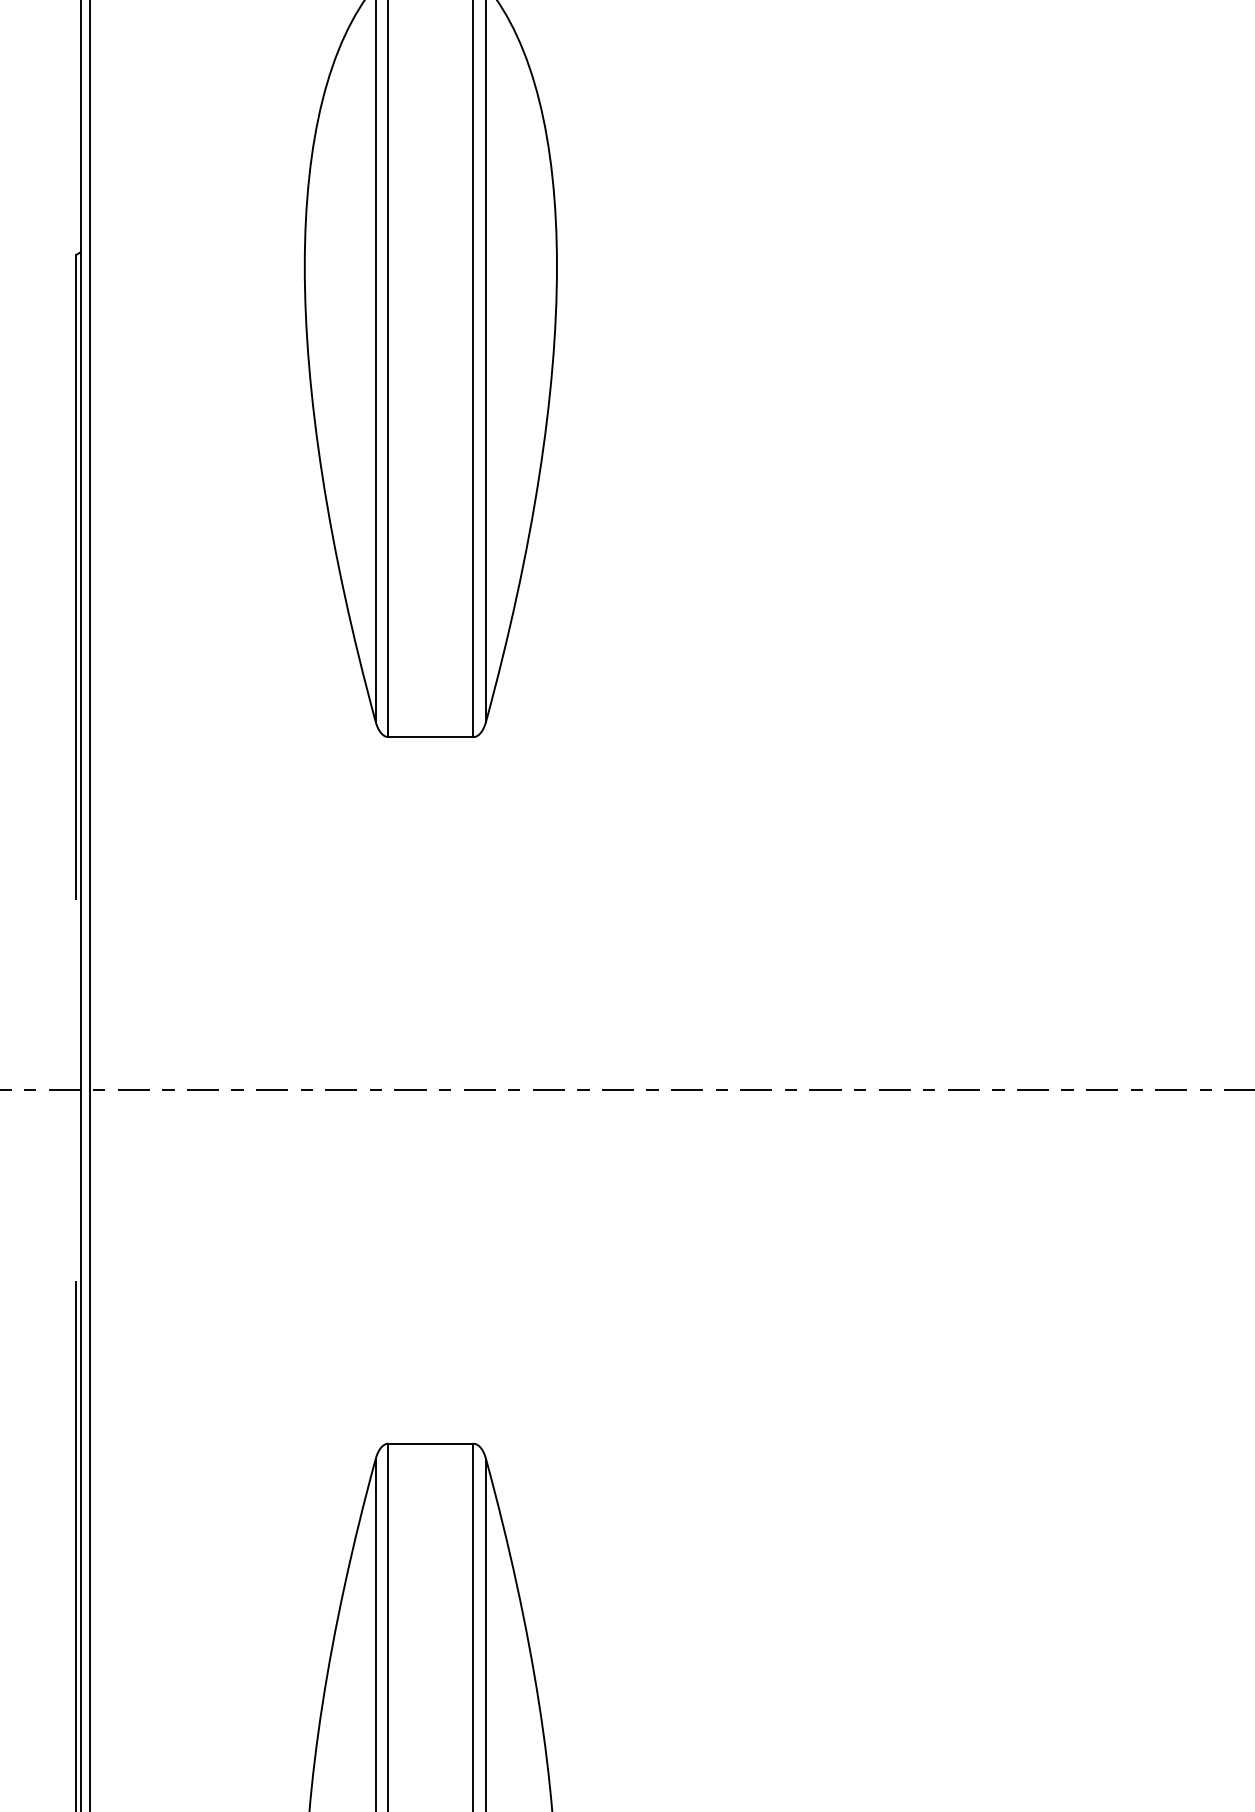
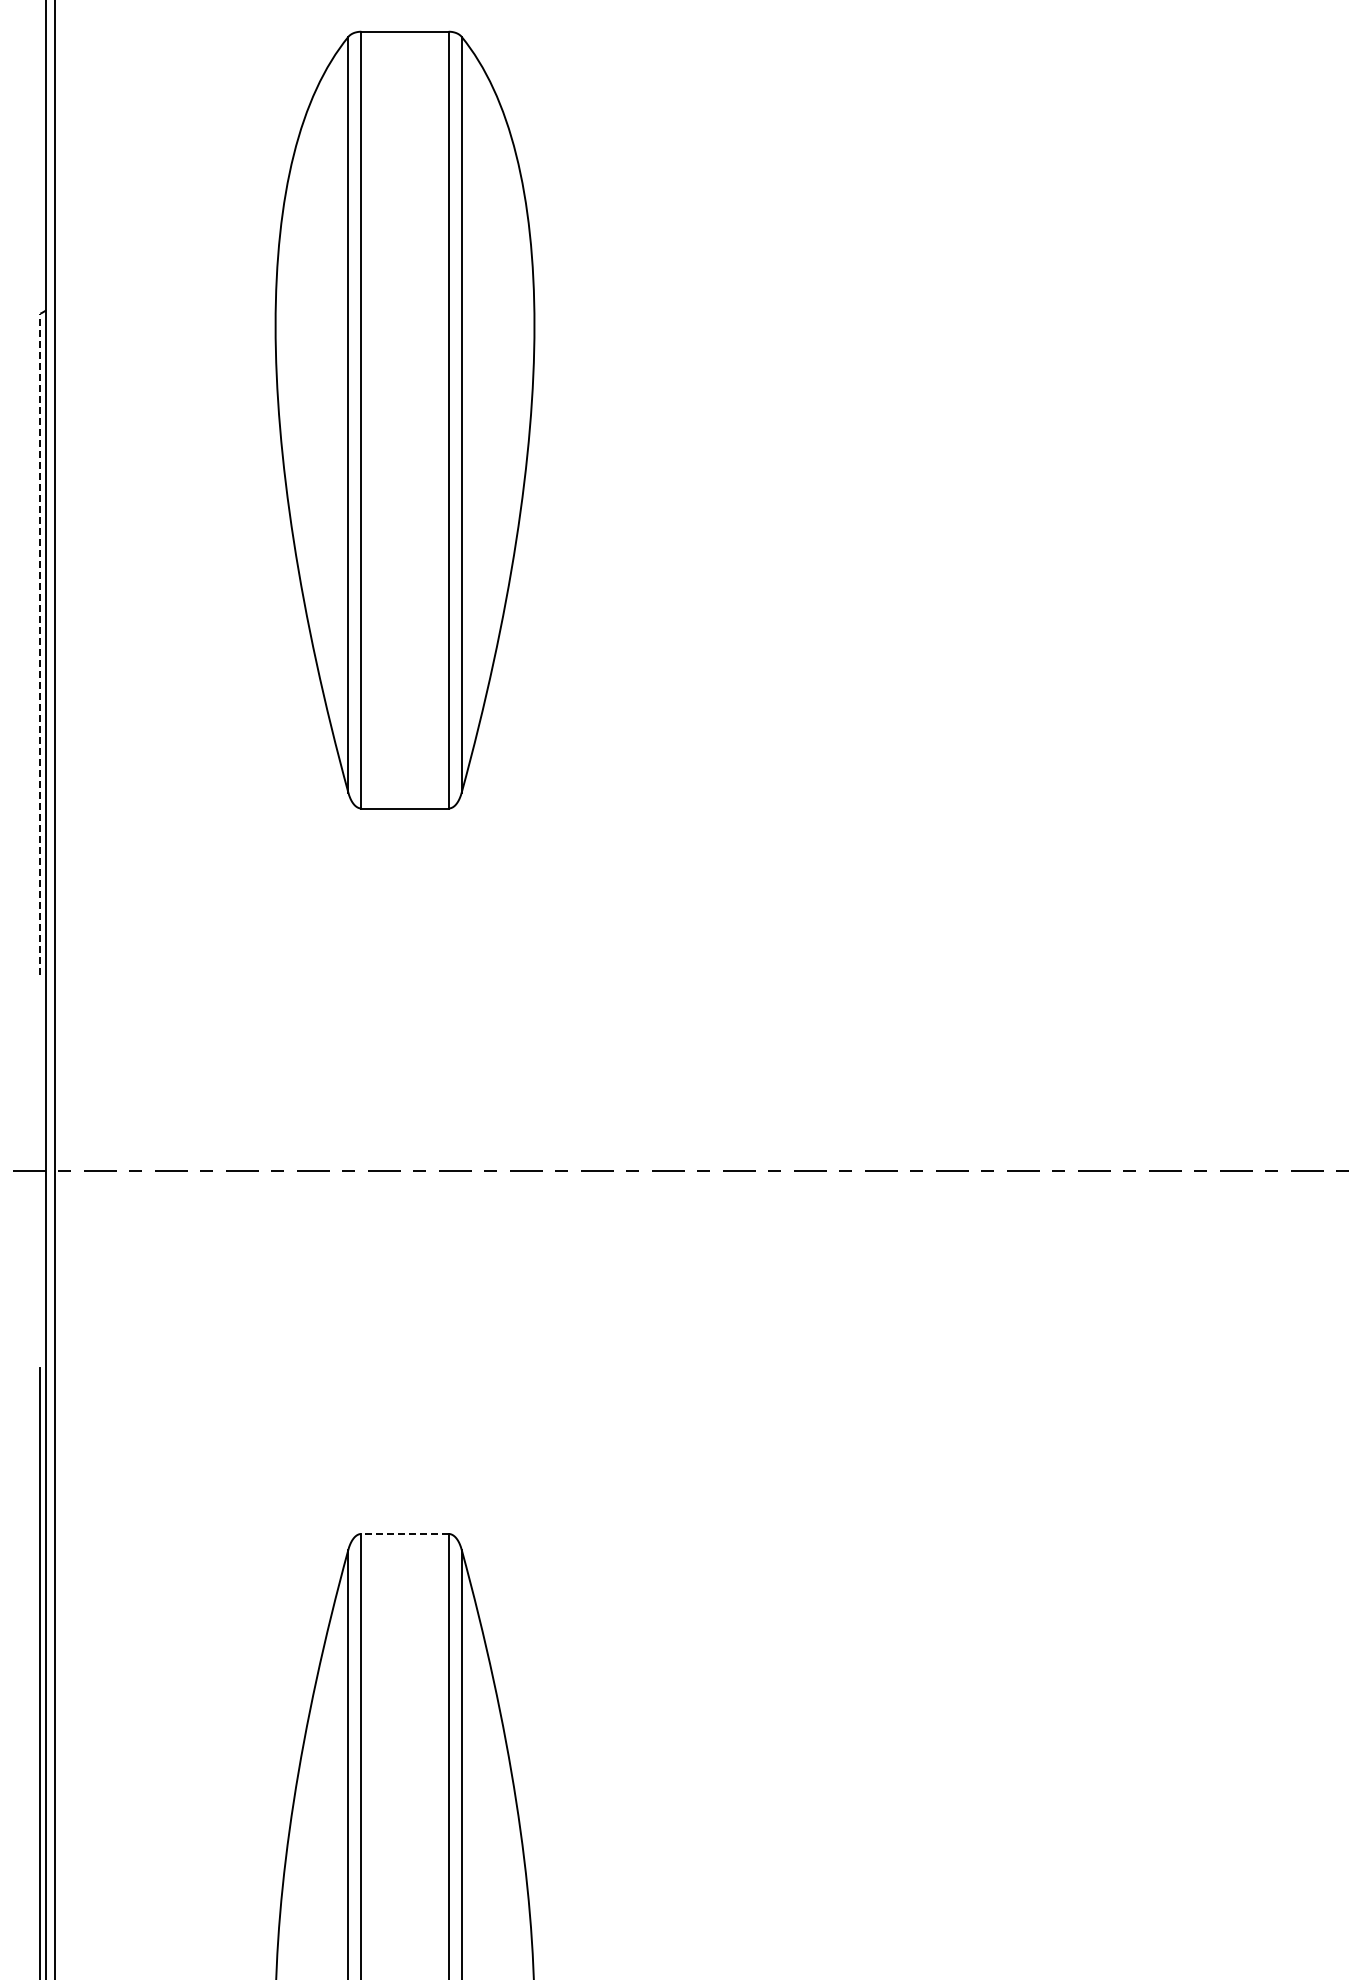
line: (75, 576) -> (40, 643), solid -> dashed
line: (431, 1443) -> (405, 1533), solid -> dashed

